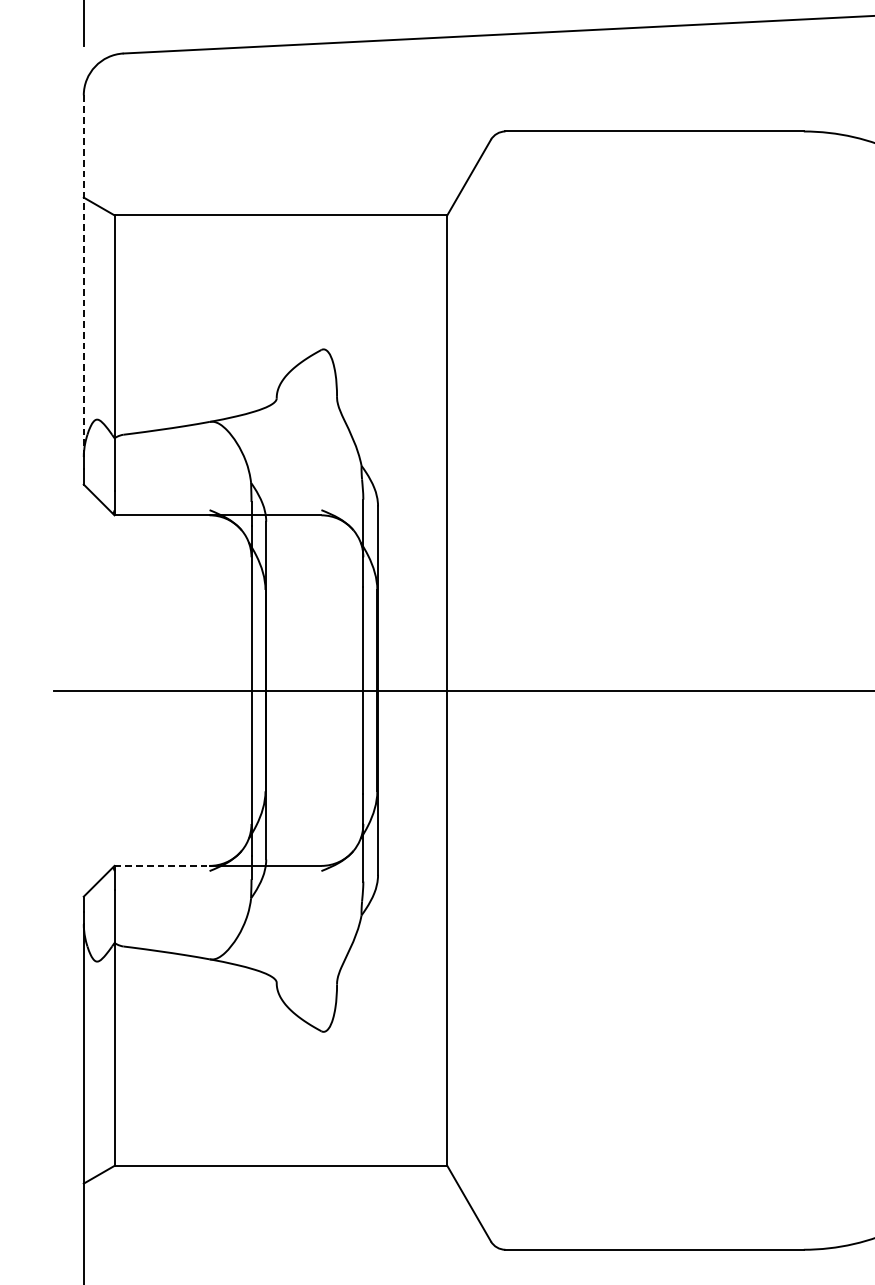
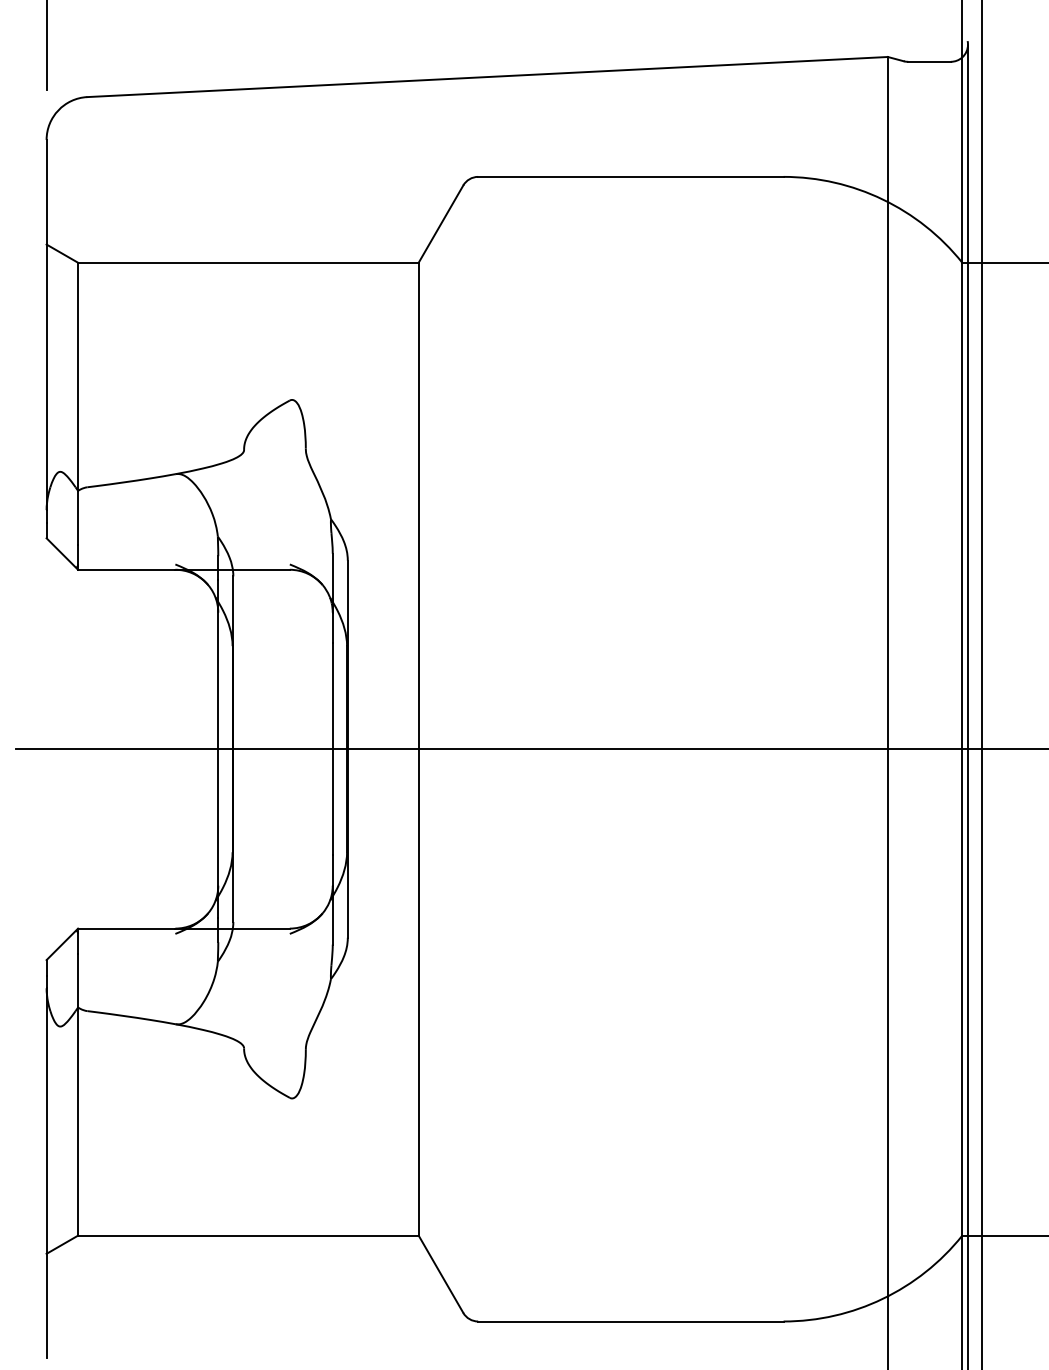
line: (83, 276) -> (46, 325), dashed -> solid
line: (161, 865) -> (126, 928), dashed -> solid

